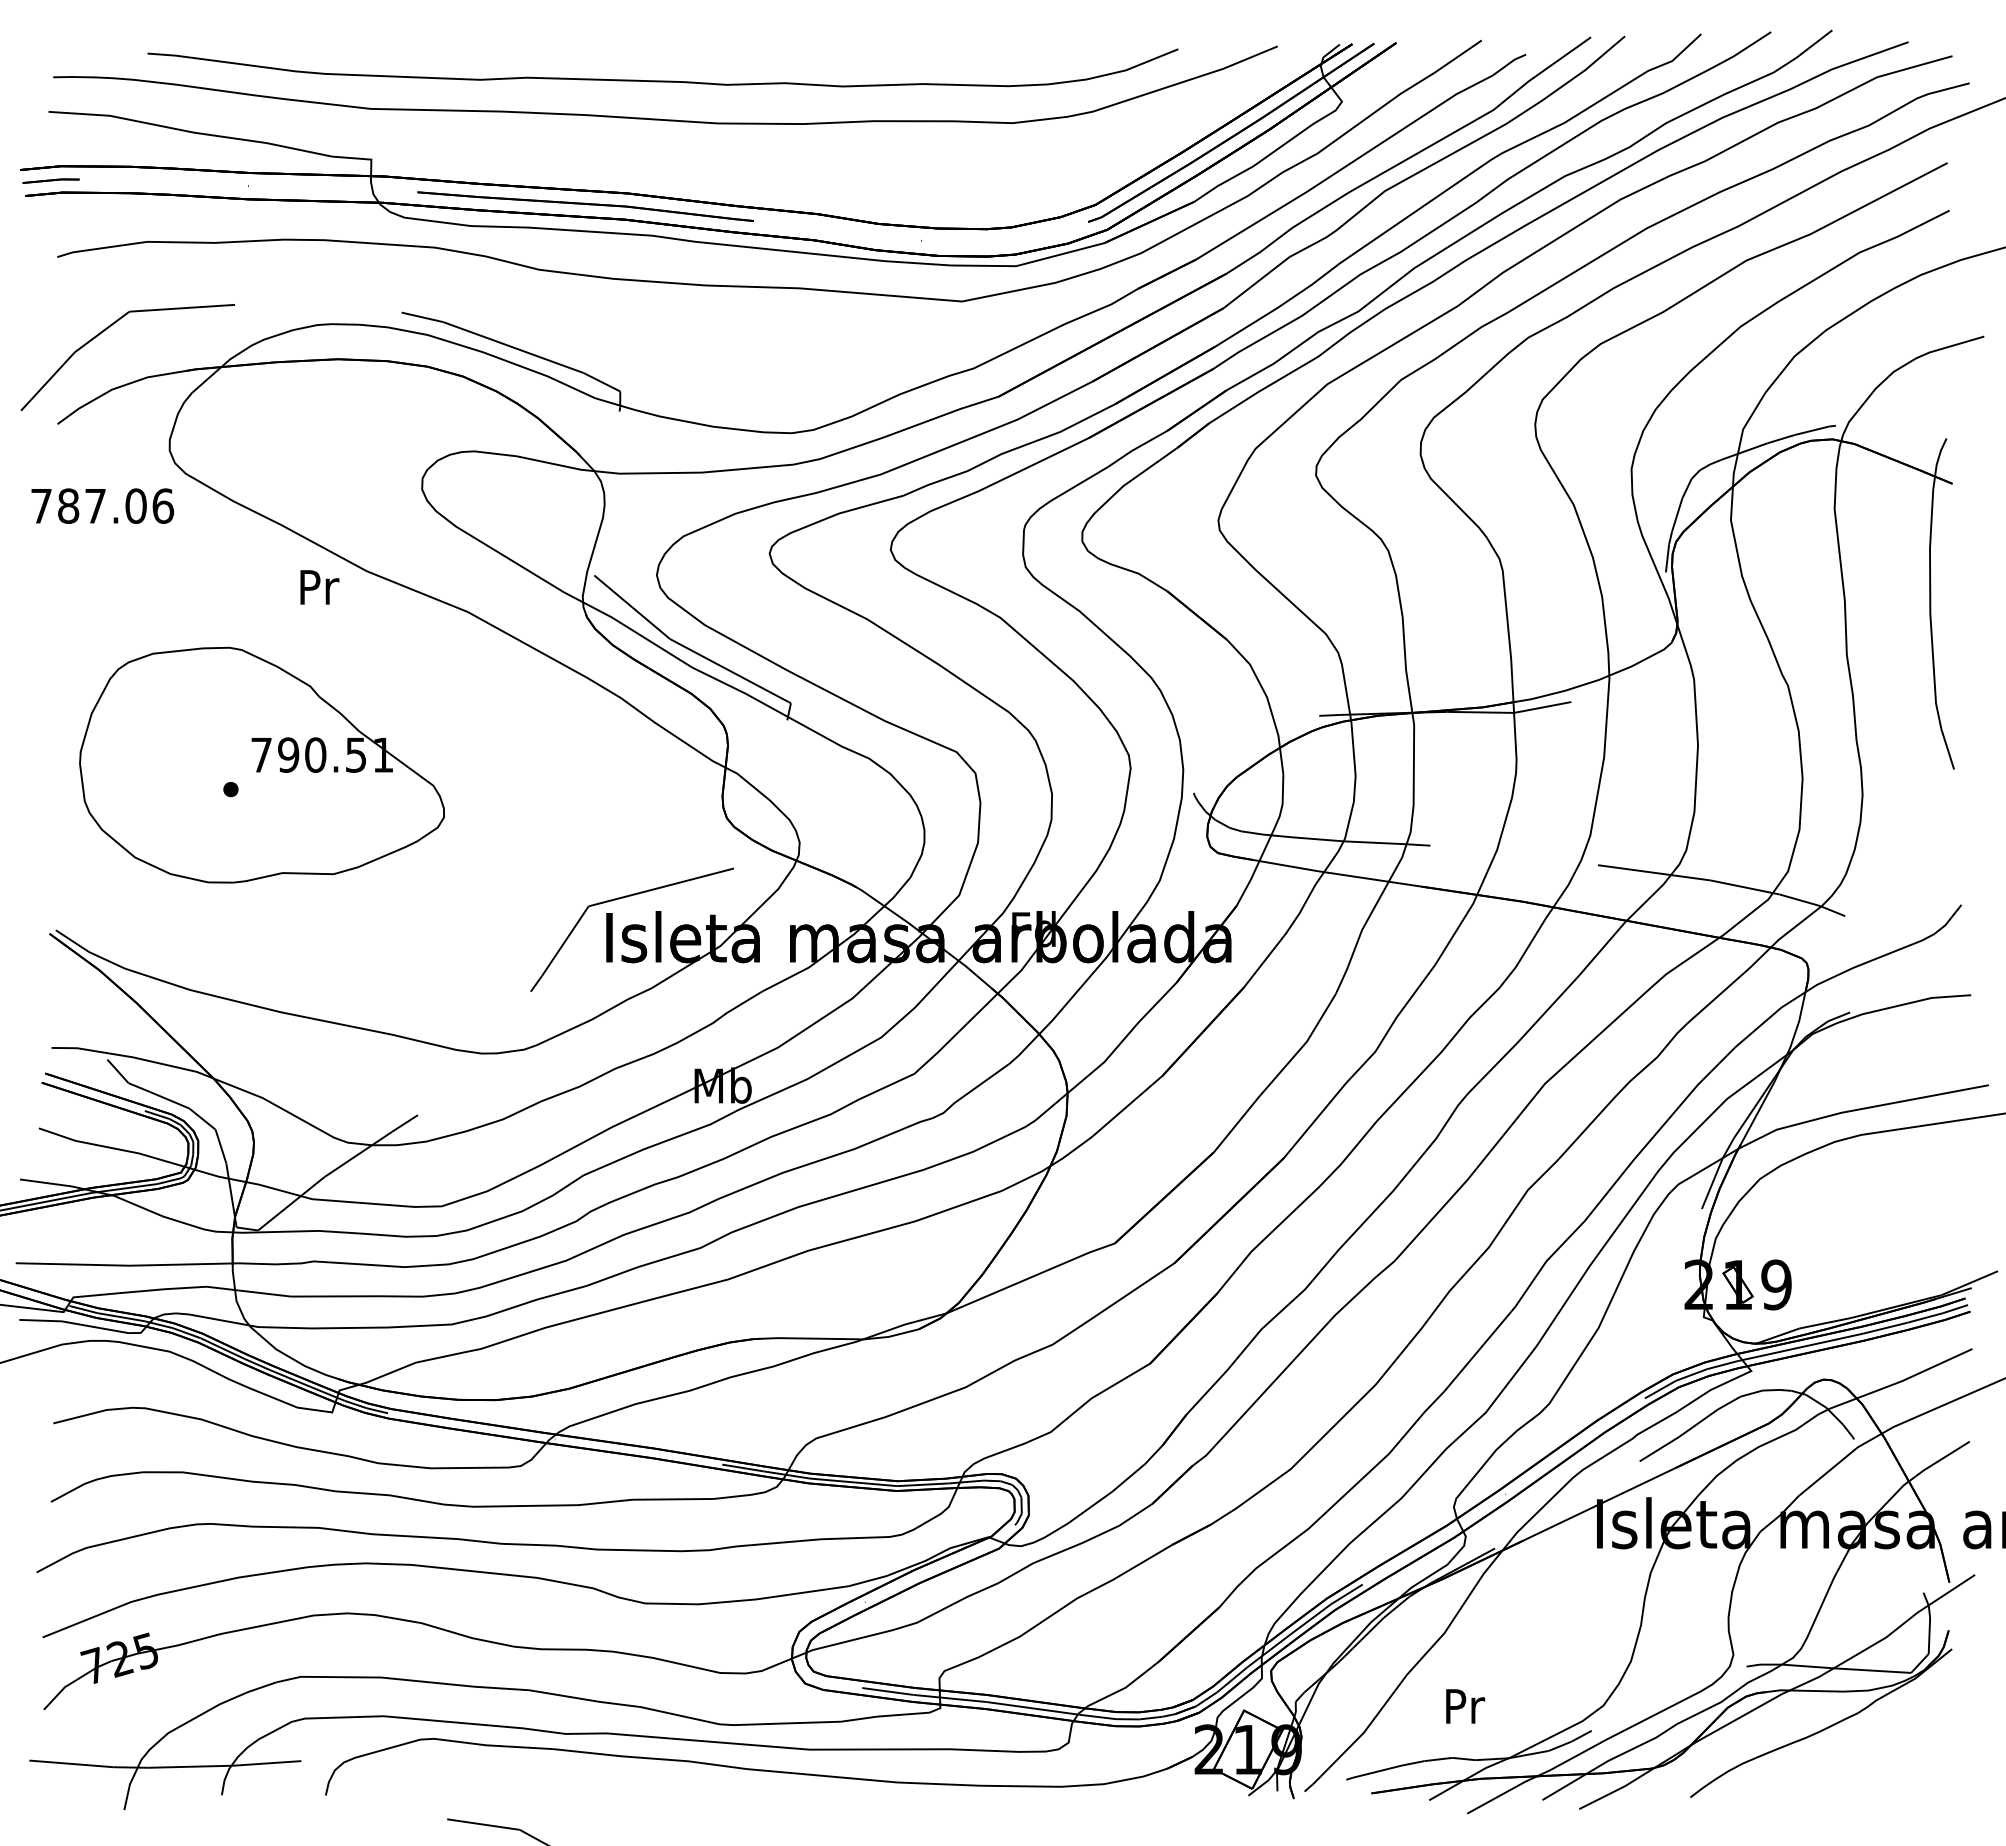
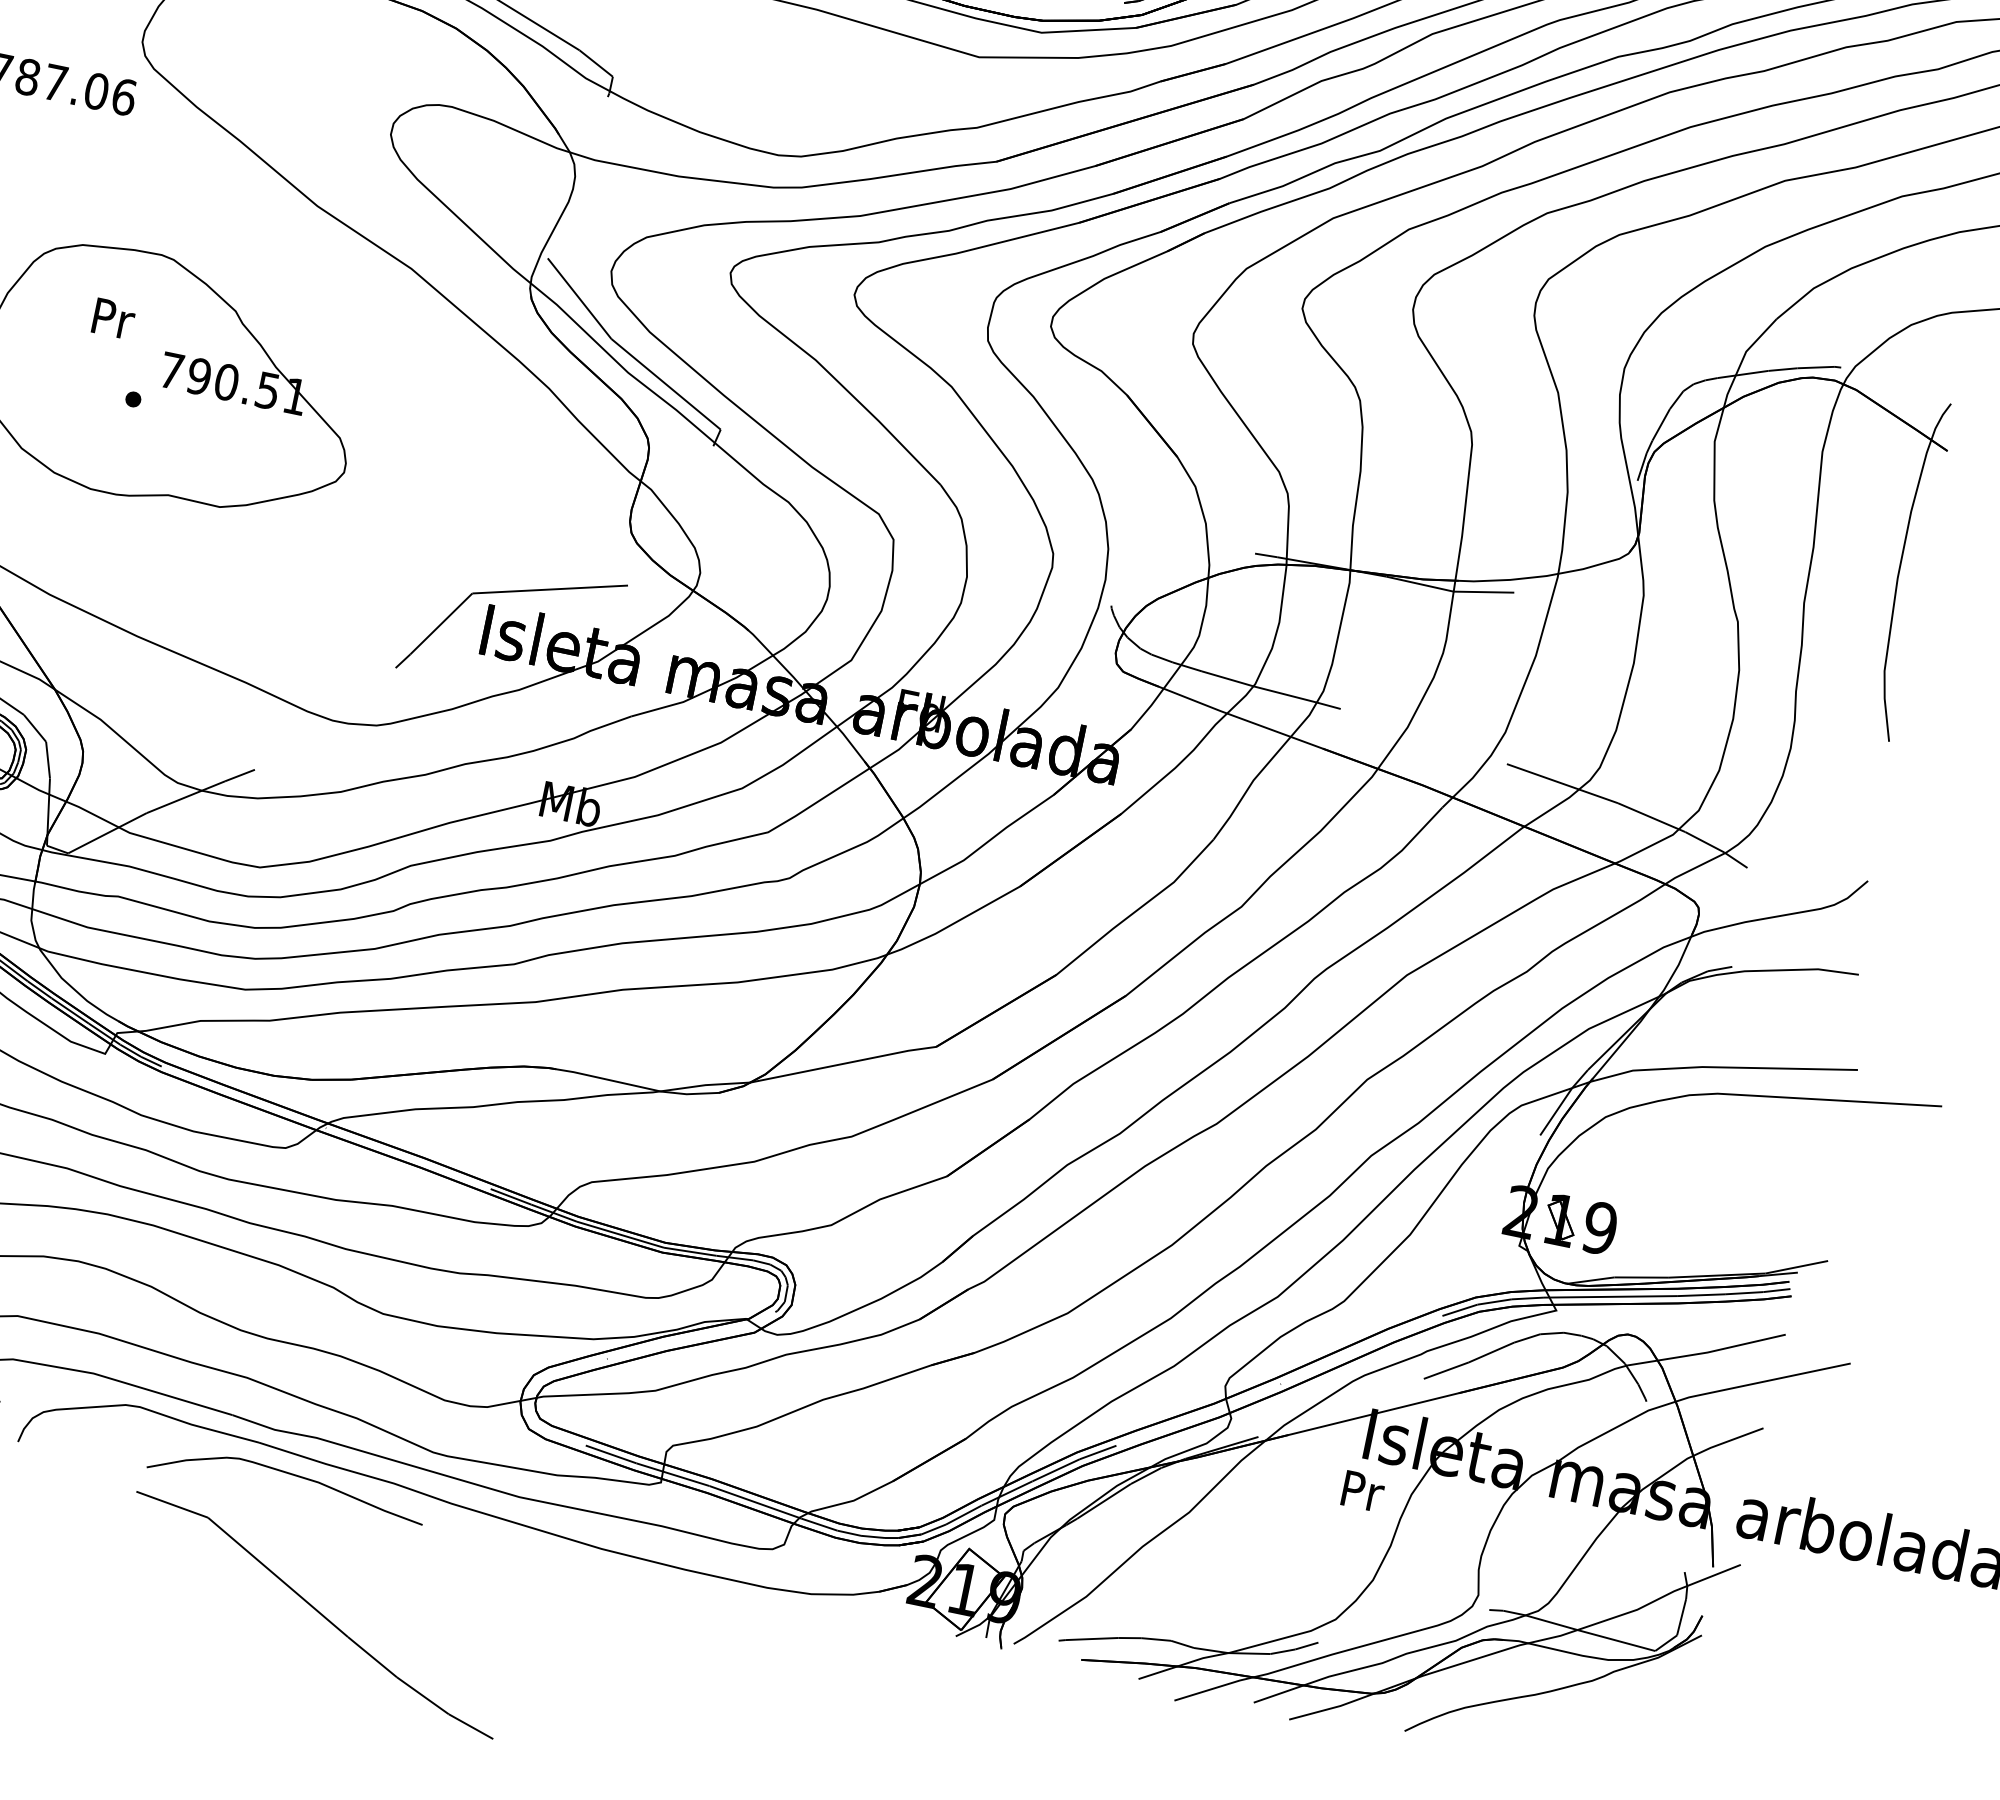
text: (319, 587) -> (113, 318), moved
text: (1465, 1706) -> (1363, 1491), moved
curve: (587, 1773) -> (288, 1474), added

